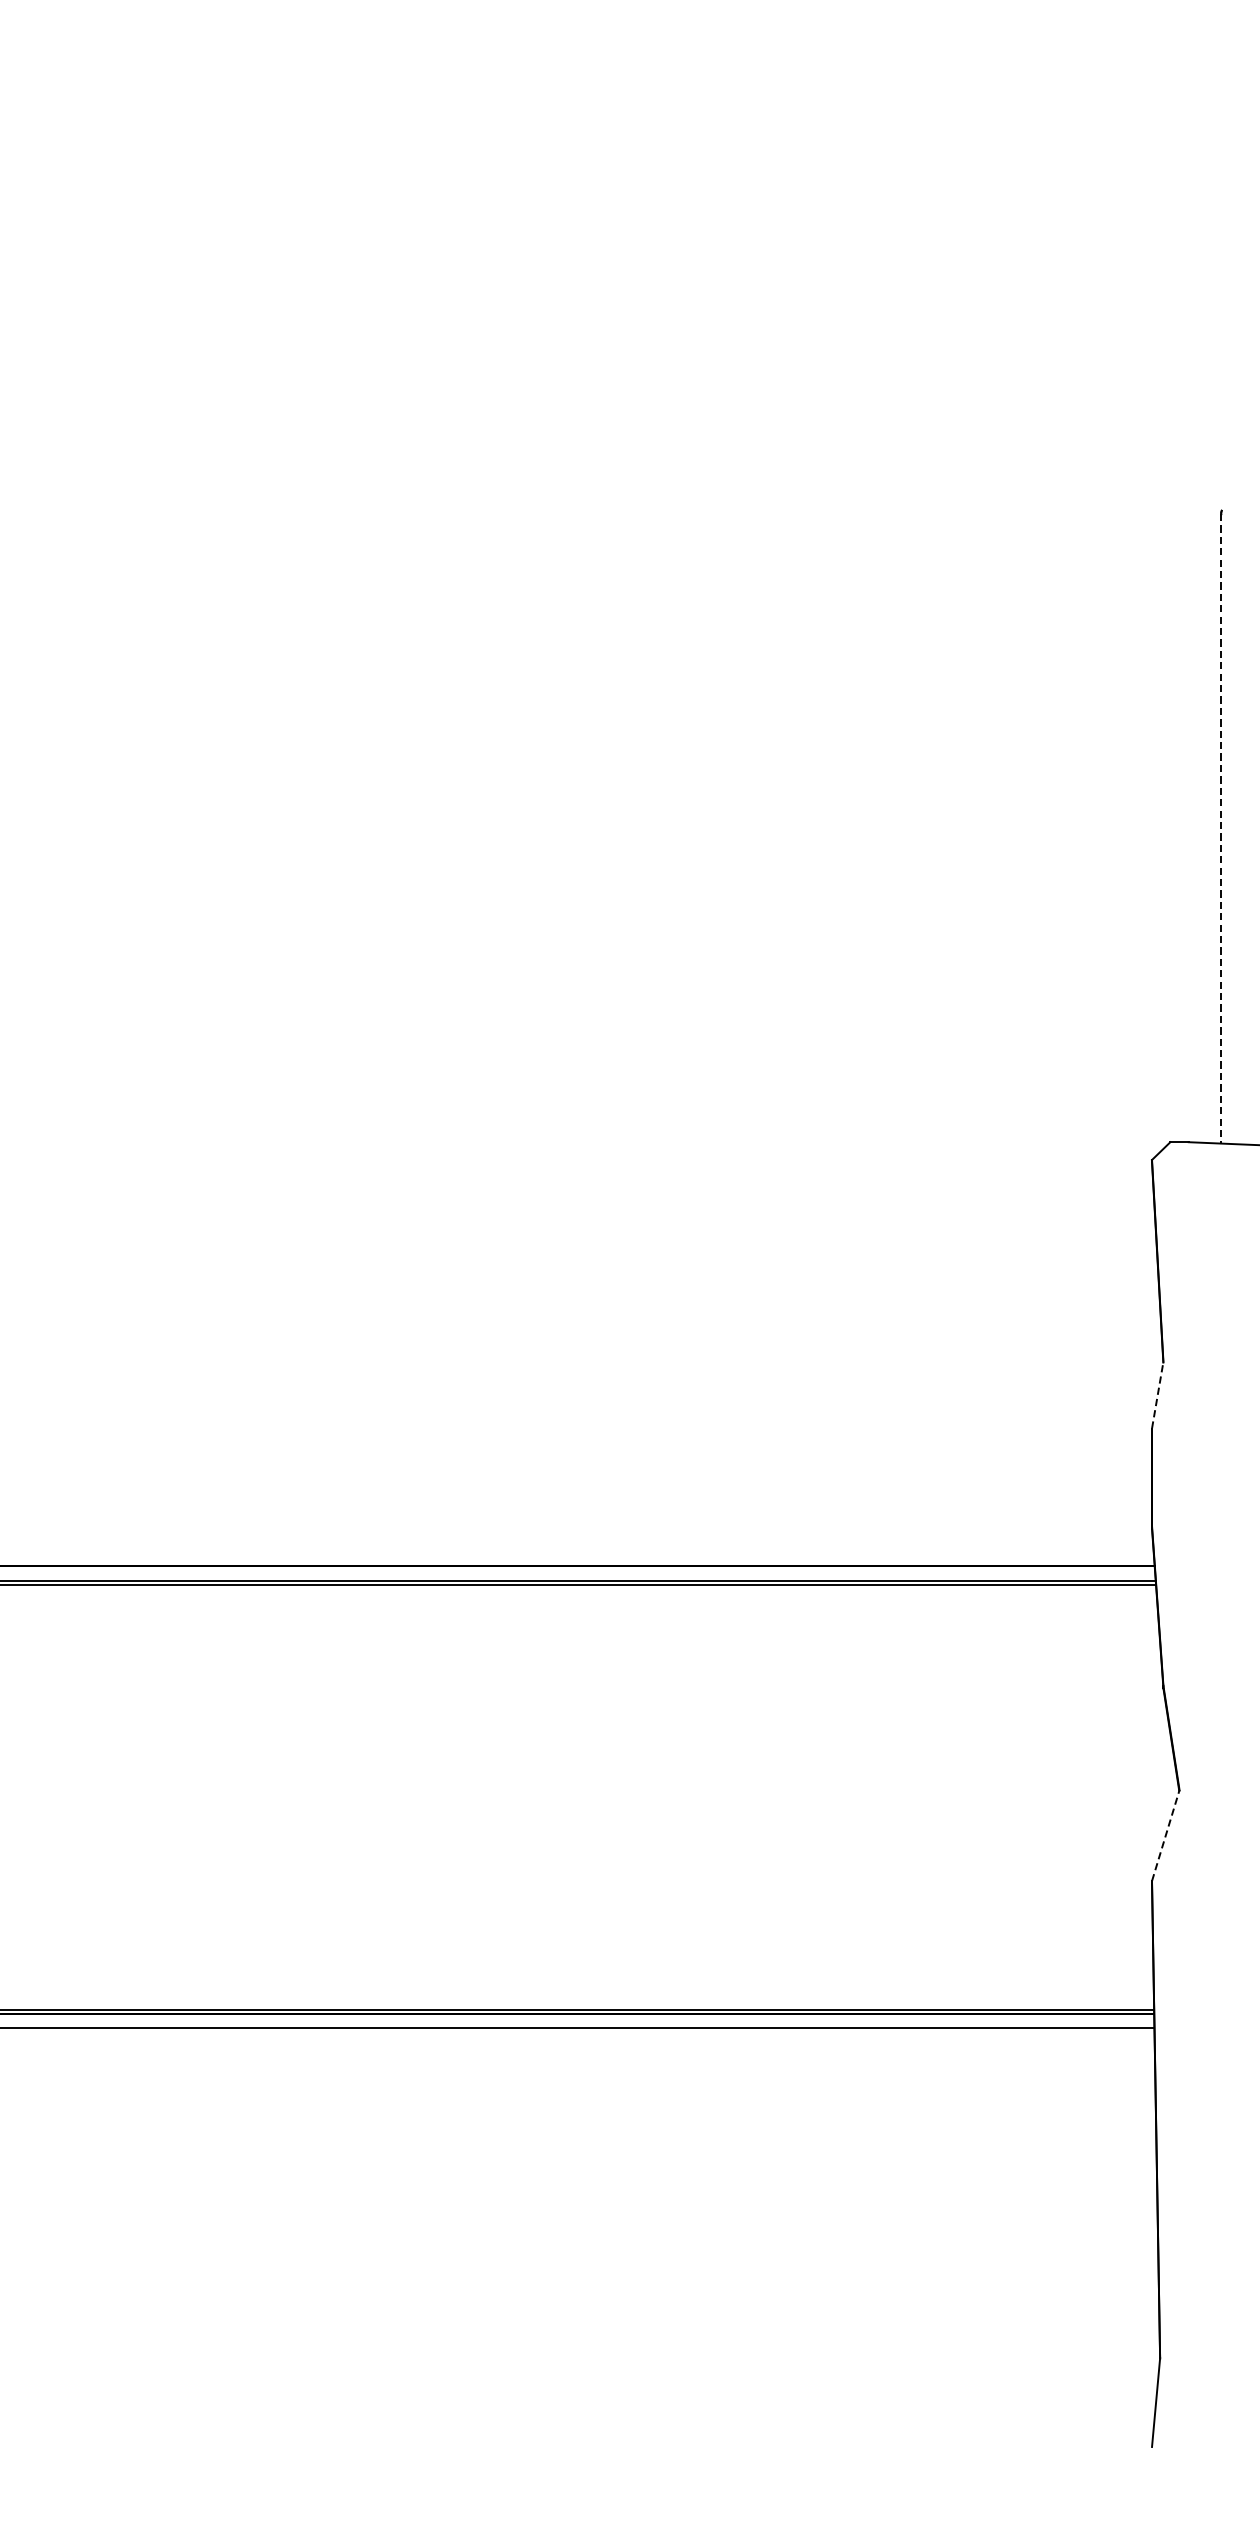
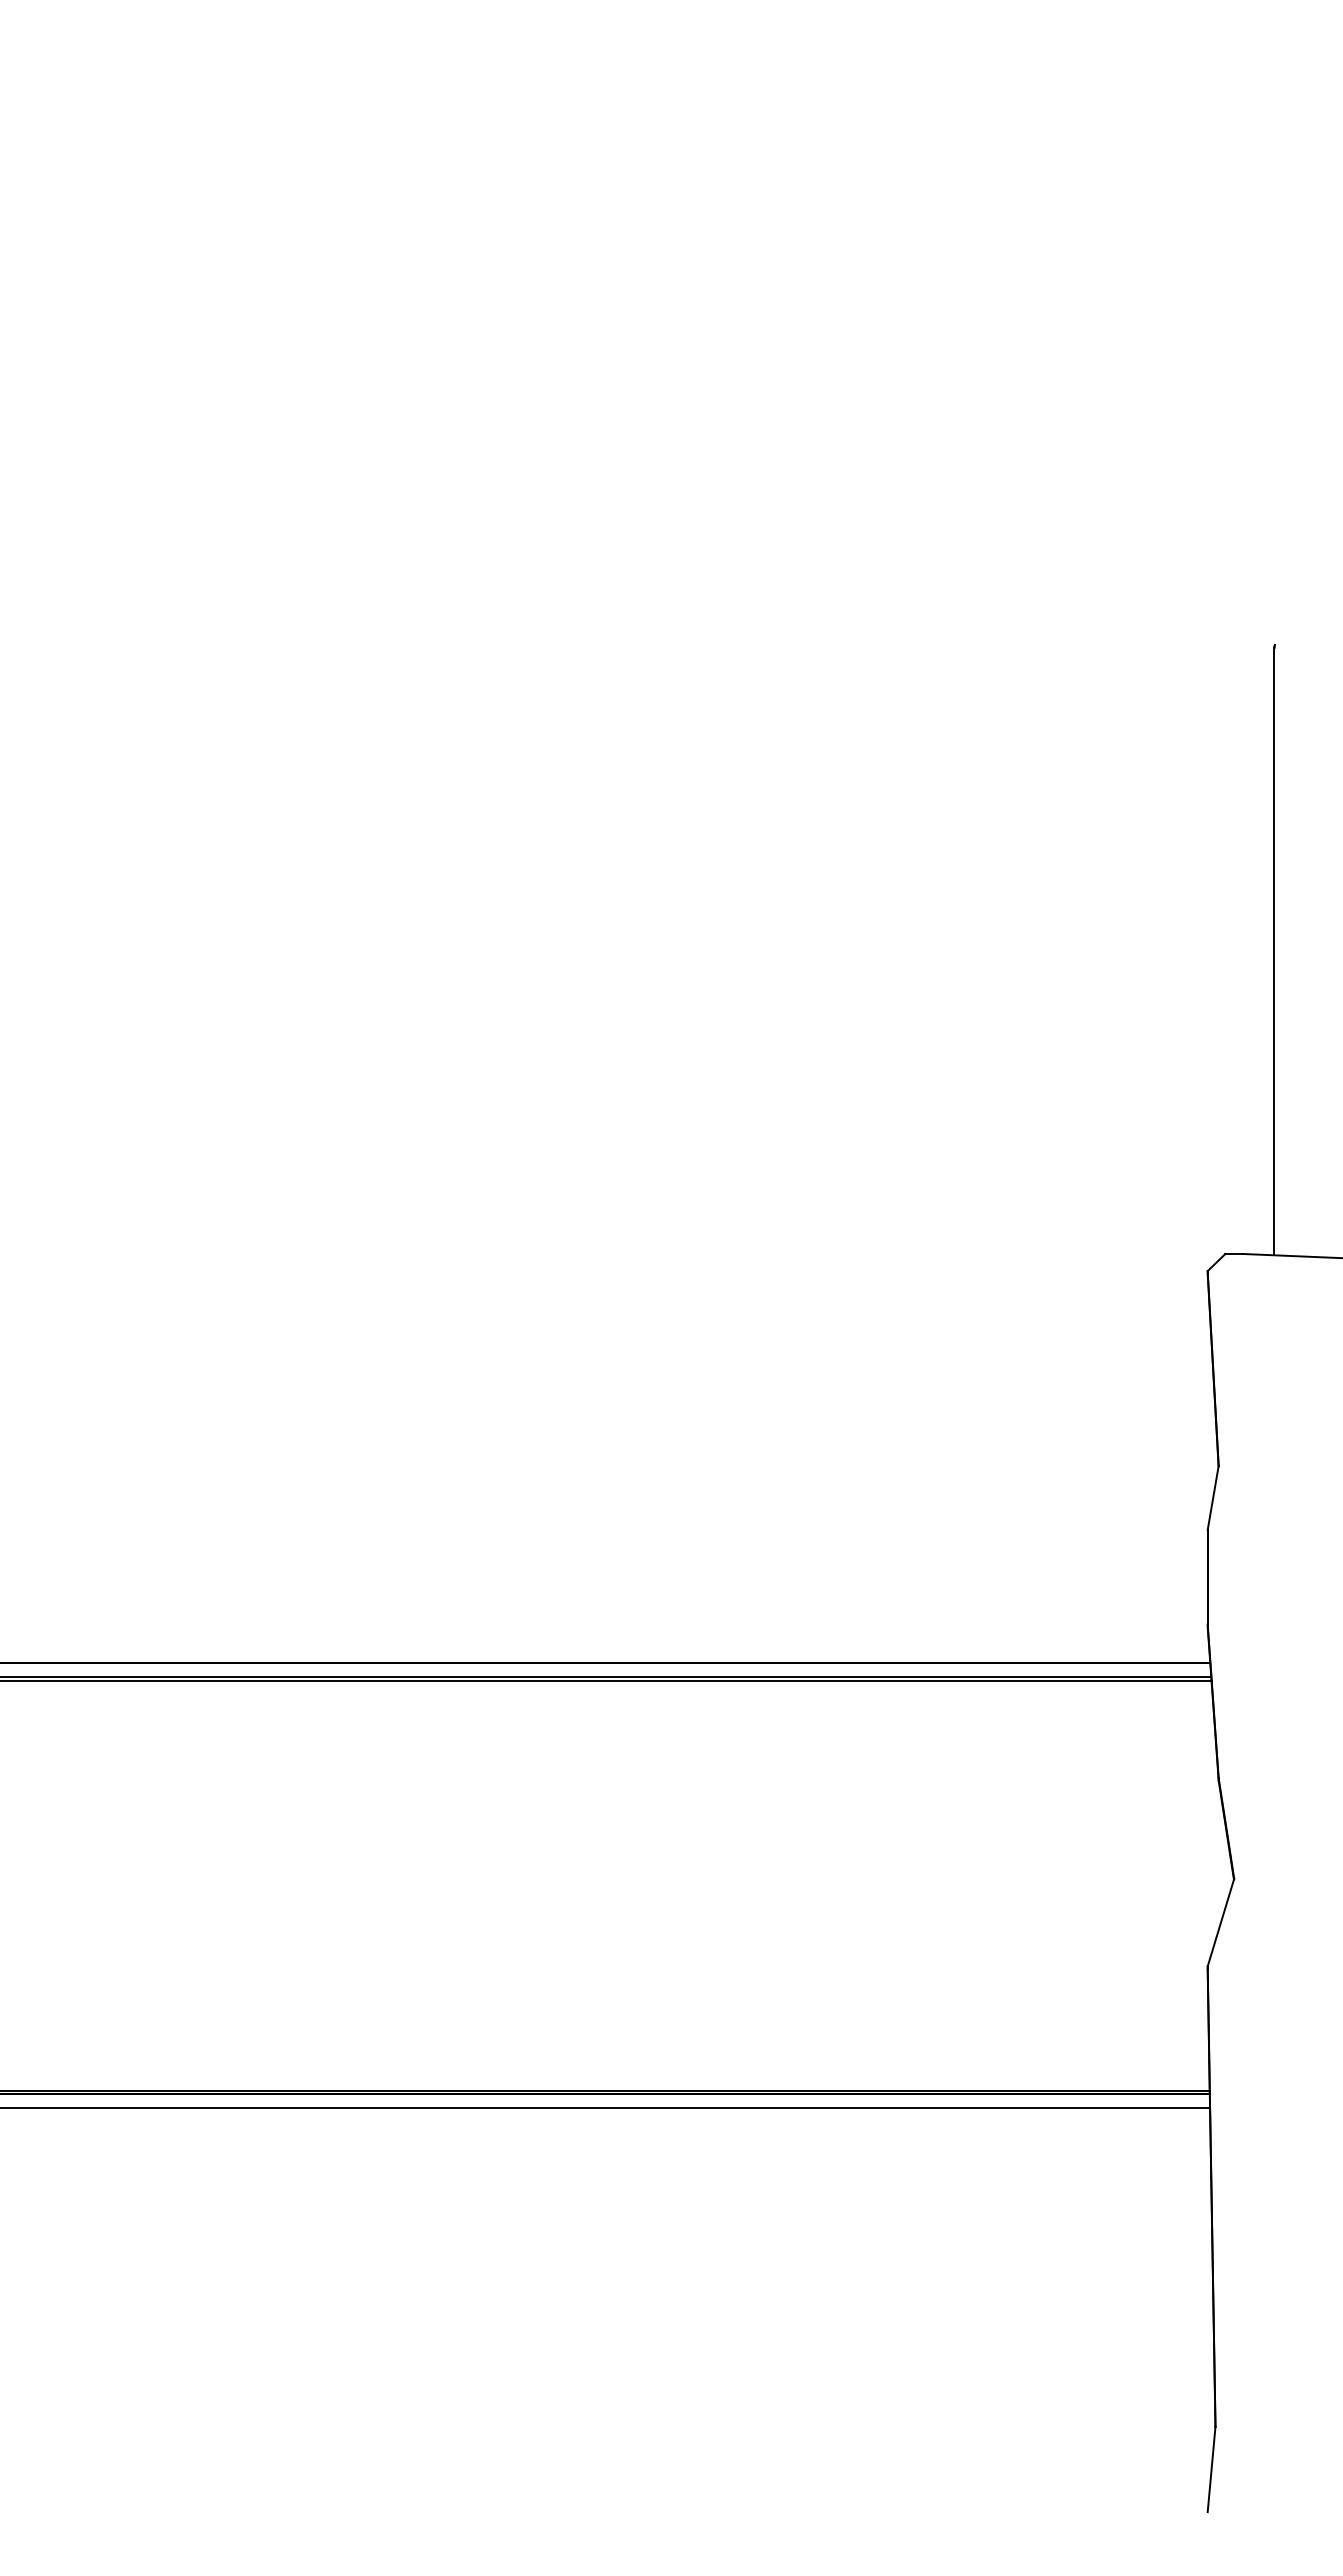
line: (1221, 828) -> (1274, 951), dashed -> solid
line: (1158, 1394) -> (1213, 1497), dashed -> solid
line: (1165, 1835) -> (1220, 1922), dashed -> solid

